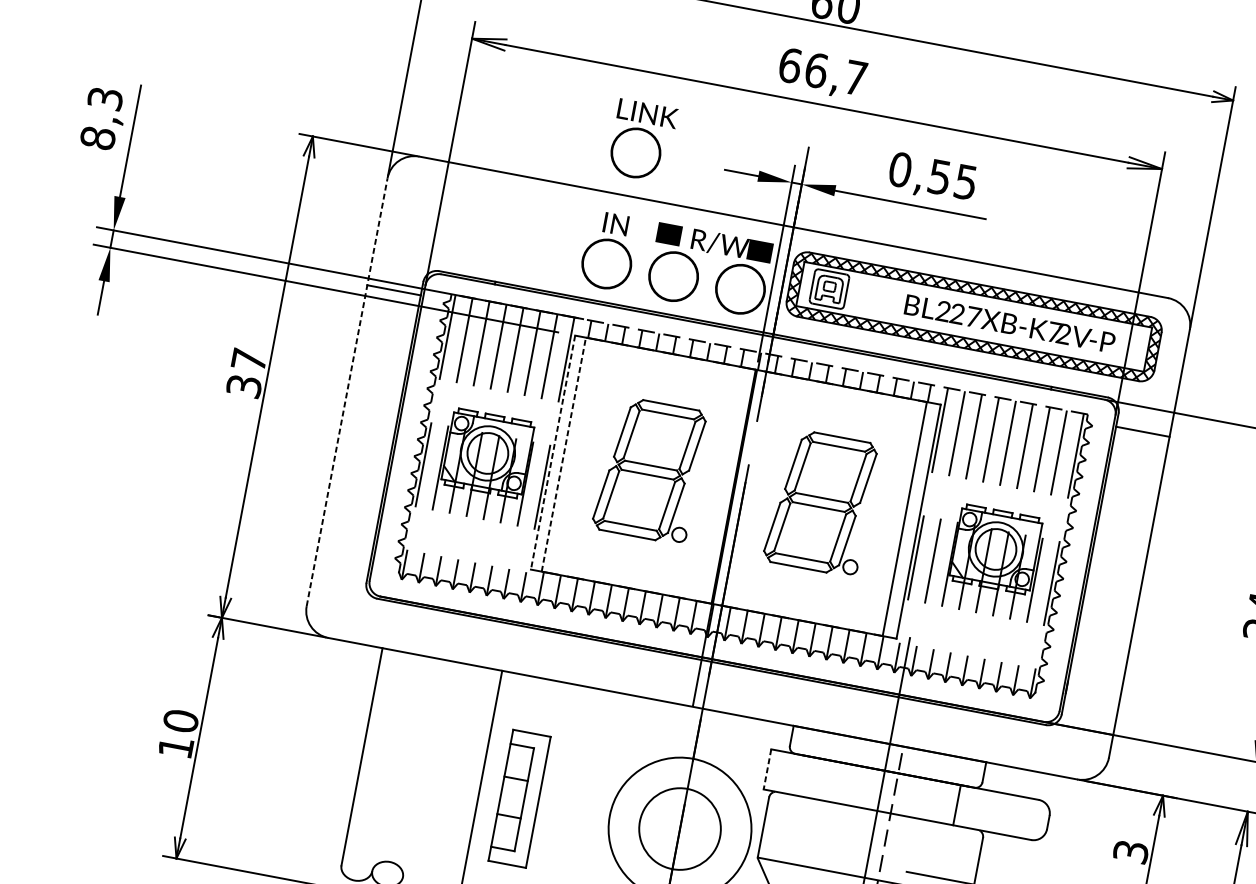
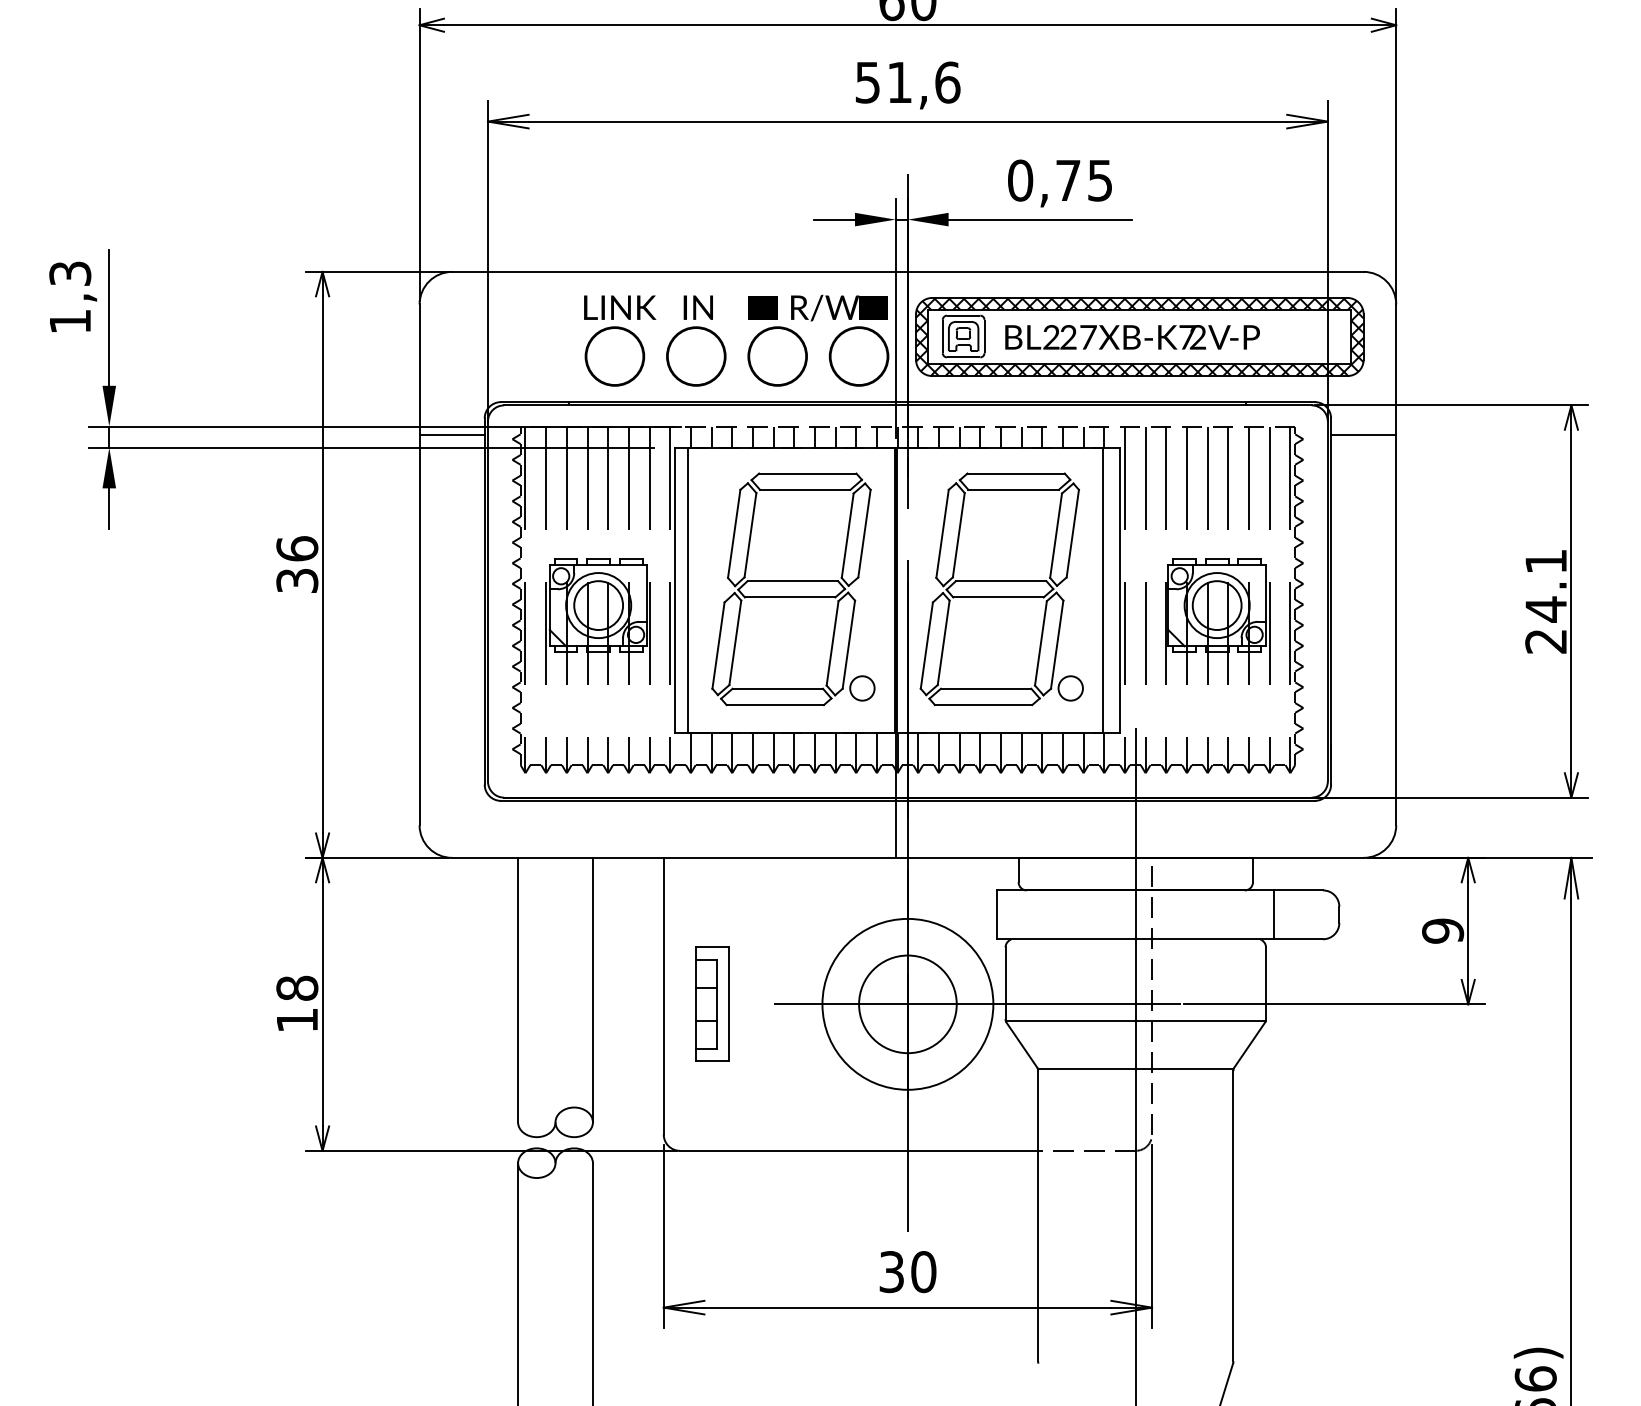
text: (822, 71) -> (907, 82), 66,7 -> 51,6
text: (98, 138) -> (70, 321), 8,3 -> 1,3
part: (643, 140) -> (620, 340), moved
text: (939, 177) -> (1068, 180), 0,55 -> 0,75
text: (1009, 324) -> (1132, 337), moved
text: (249, 359) -> (297, 548), 37 -> 36
line: (347, 391) -> (419, 564), dashed -> solid
line: (553, 452) -> (675, 590), dashed -> solid
line: (564, 454) -> (688, 589), dashed -> solid
part: (650, 470) -> (793, 589), size x1.43
part: (821, 502) -> (1001, 589), size x1.43
text: (181, 720) -> (297, 987), 10 -> 18
line: (423, 767) -> (592, 989), added
line: (767, 769) -> (997, 915), dashed -> solid
part: (519, 798) -> (712, 1003), size x0.71
line: (957, 804) -> (1274, 914), moved
line: (736, 839) -> (976, 1004), added
text: (1130, 851) -> (1442, 930), 3 -> 9

